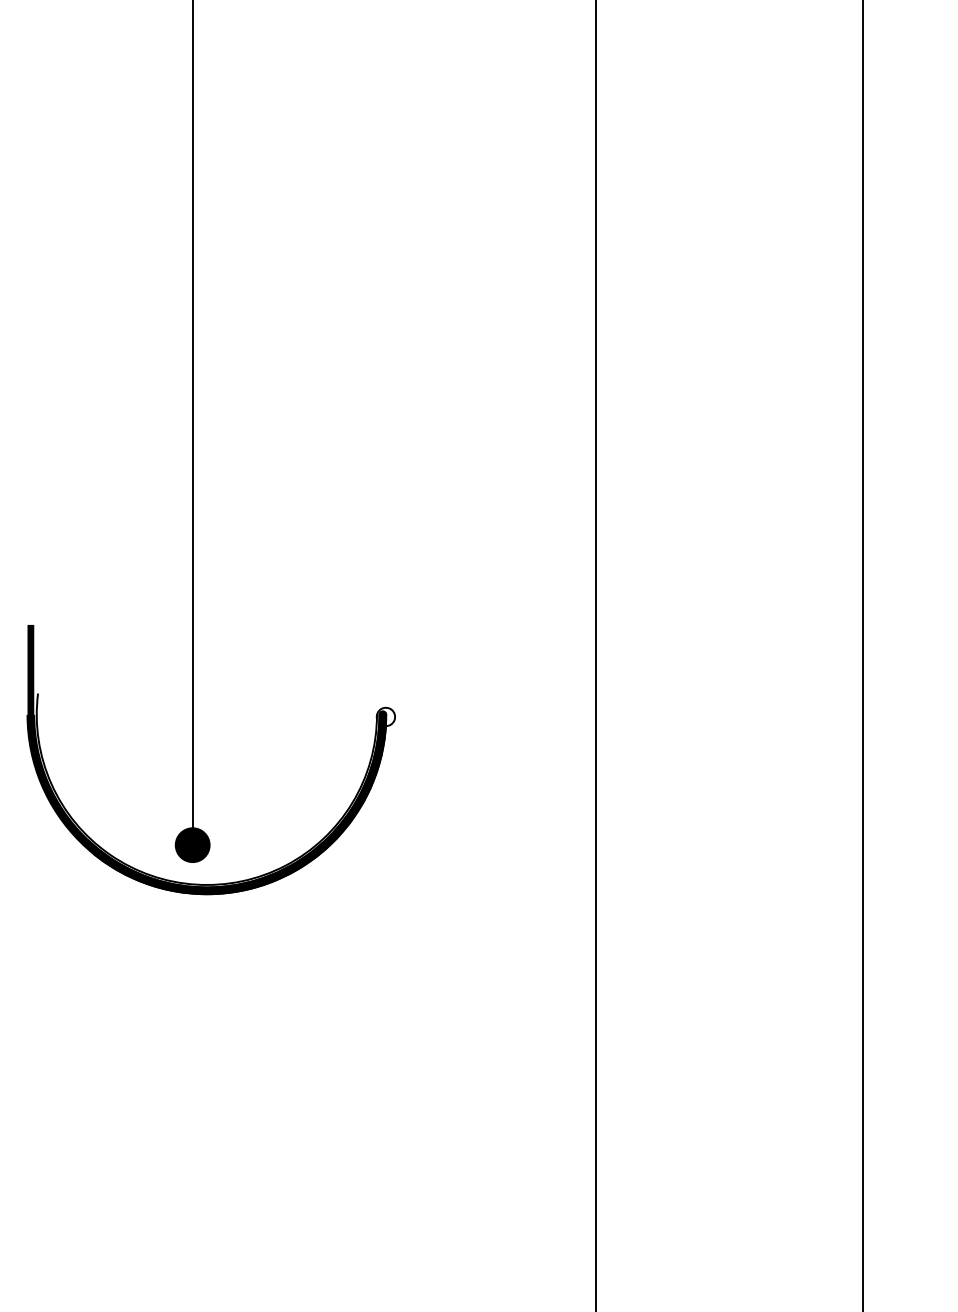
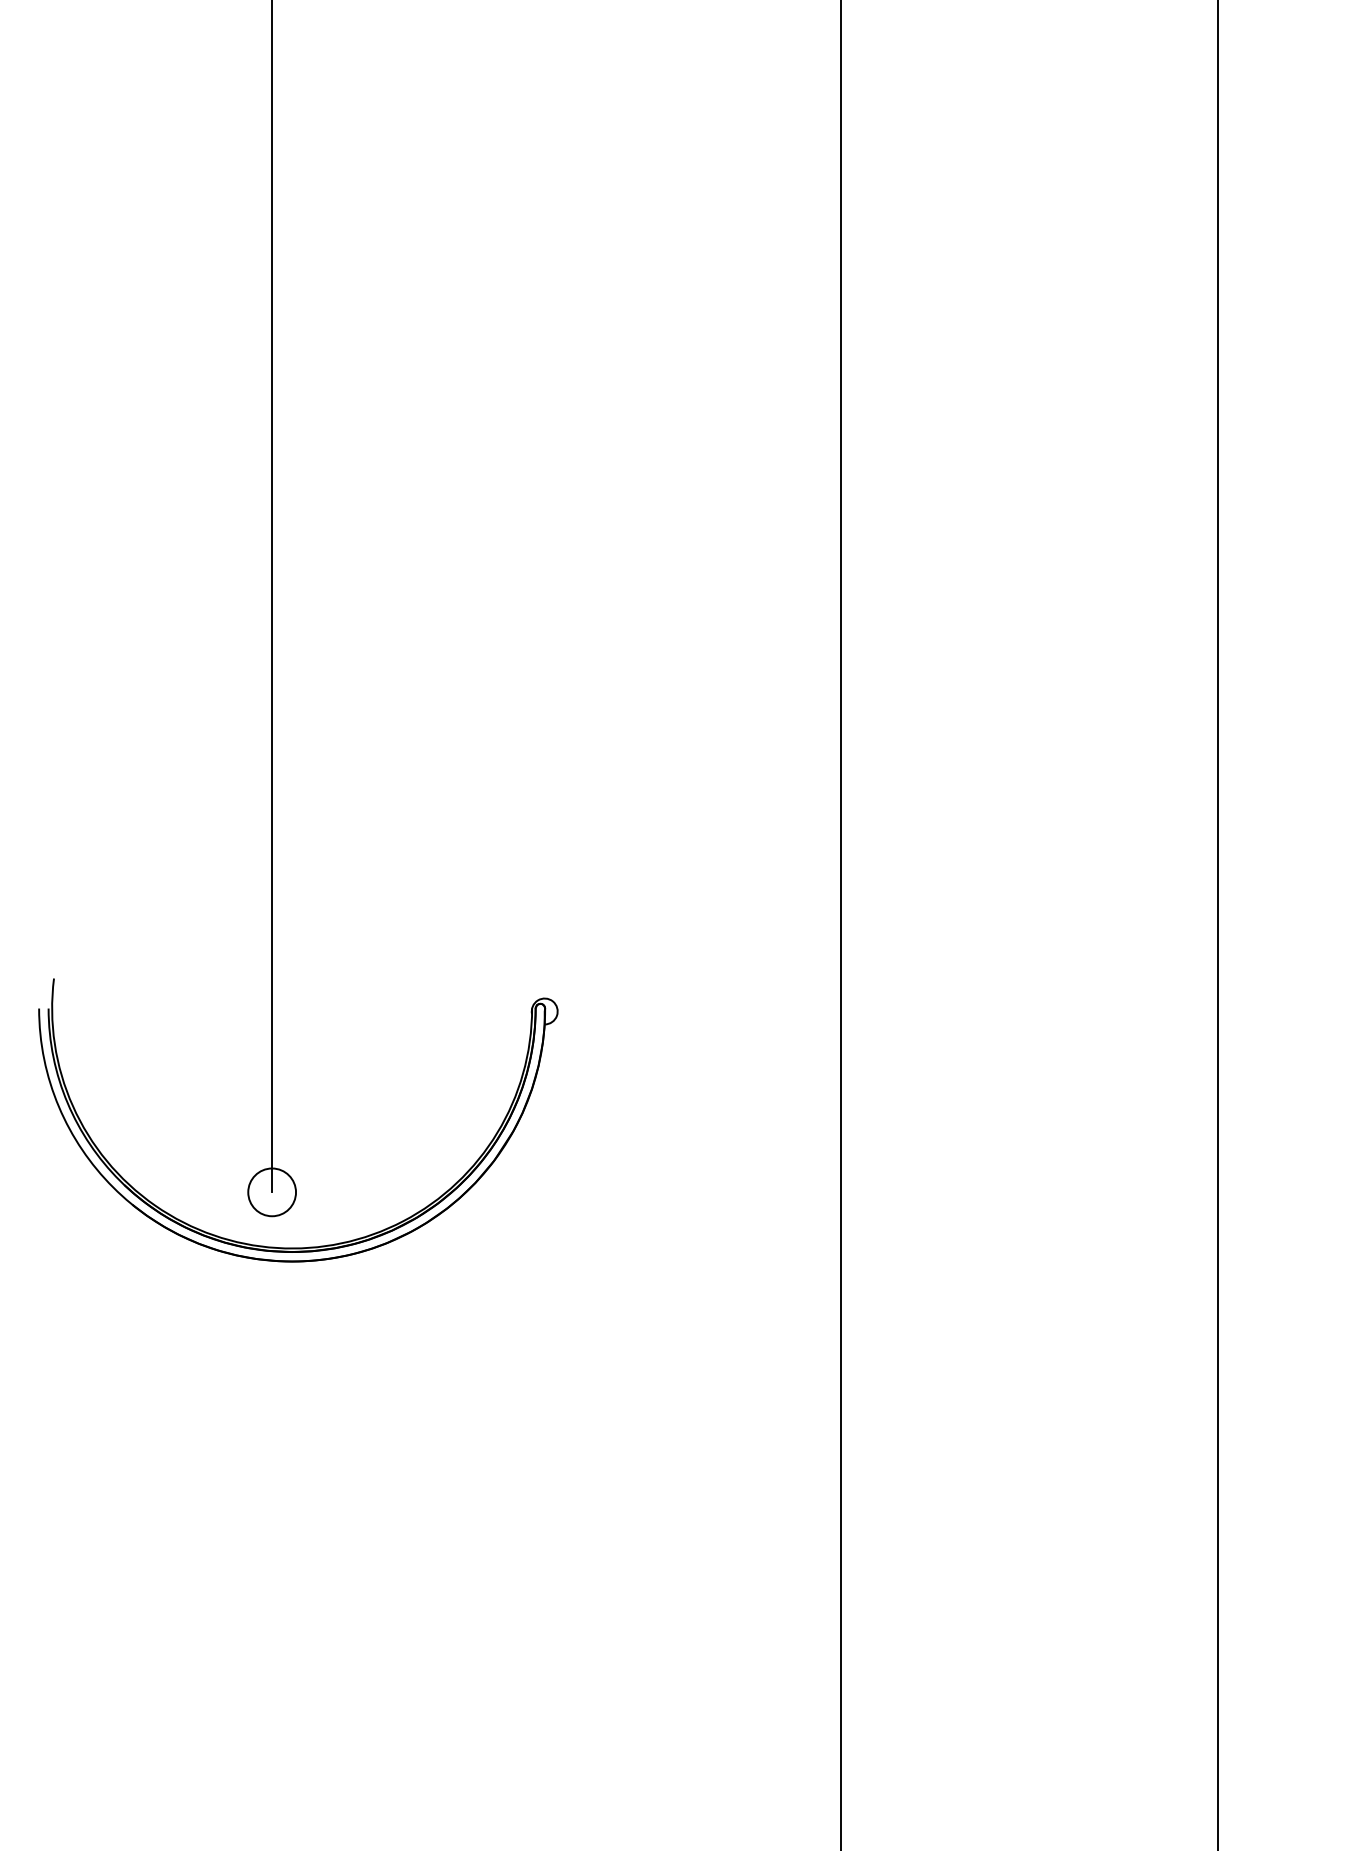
fill: (207, 759) -> (292, 1071), removed
fill: (192, 845) -> (272, 1192), removed

